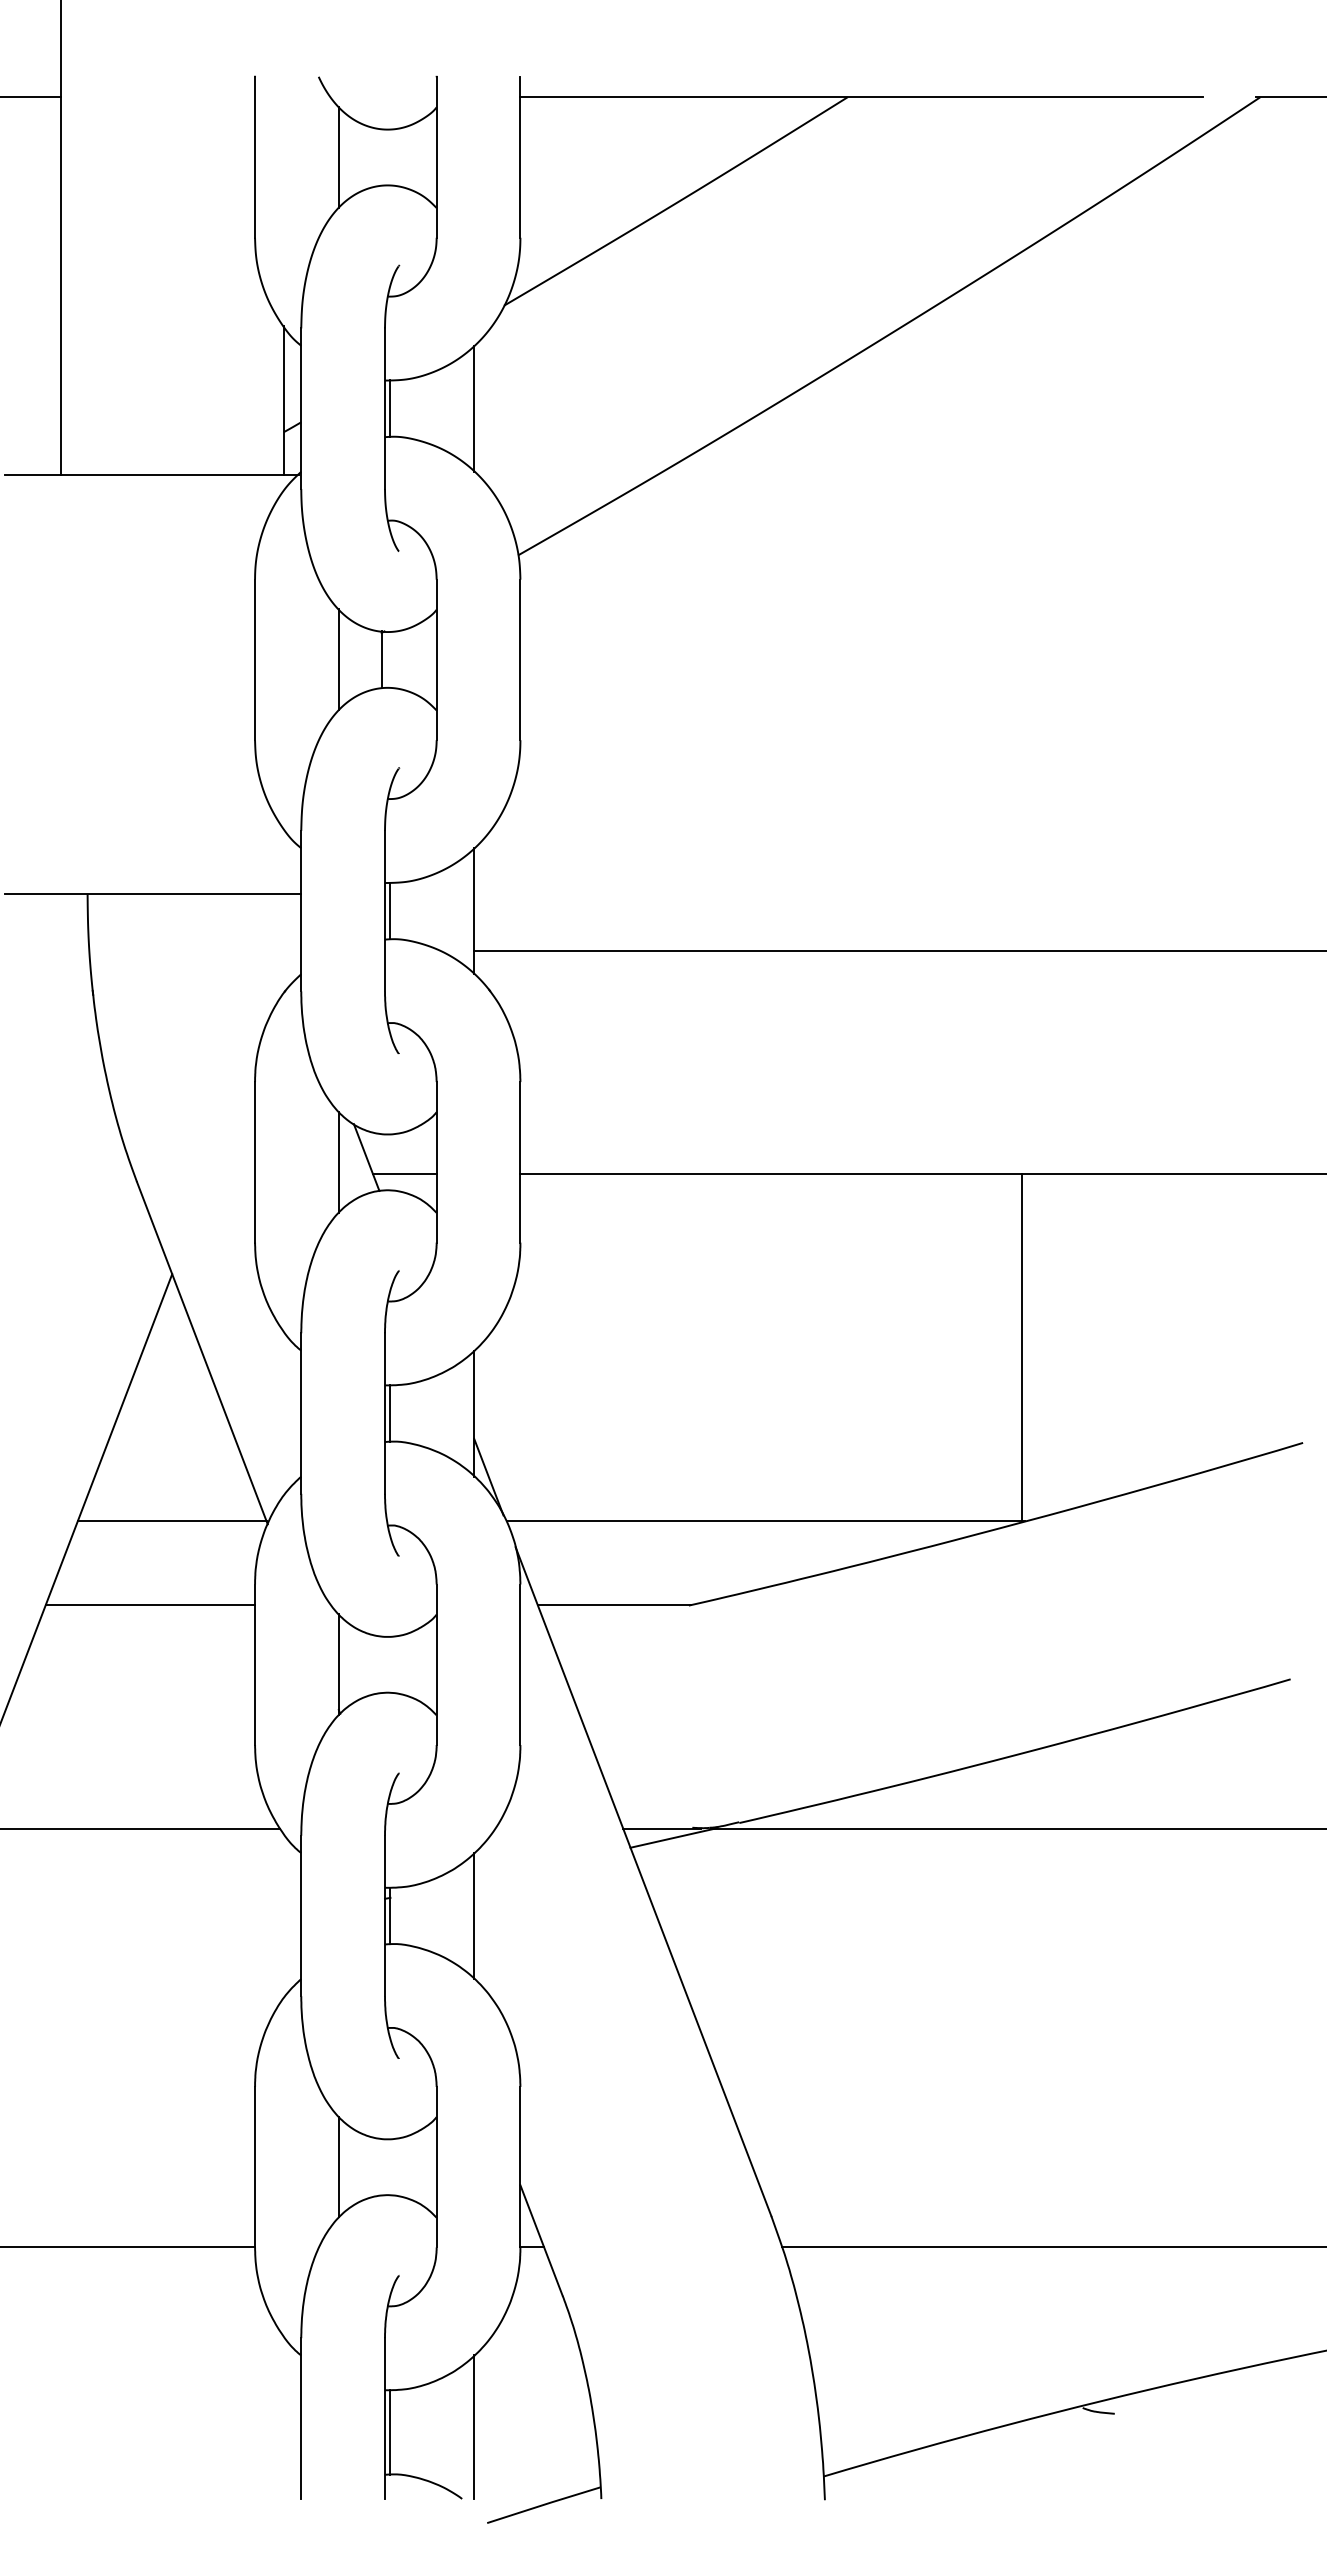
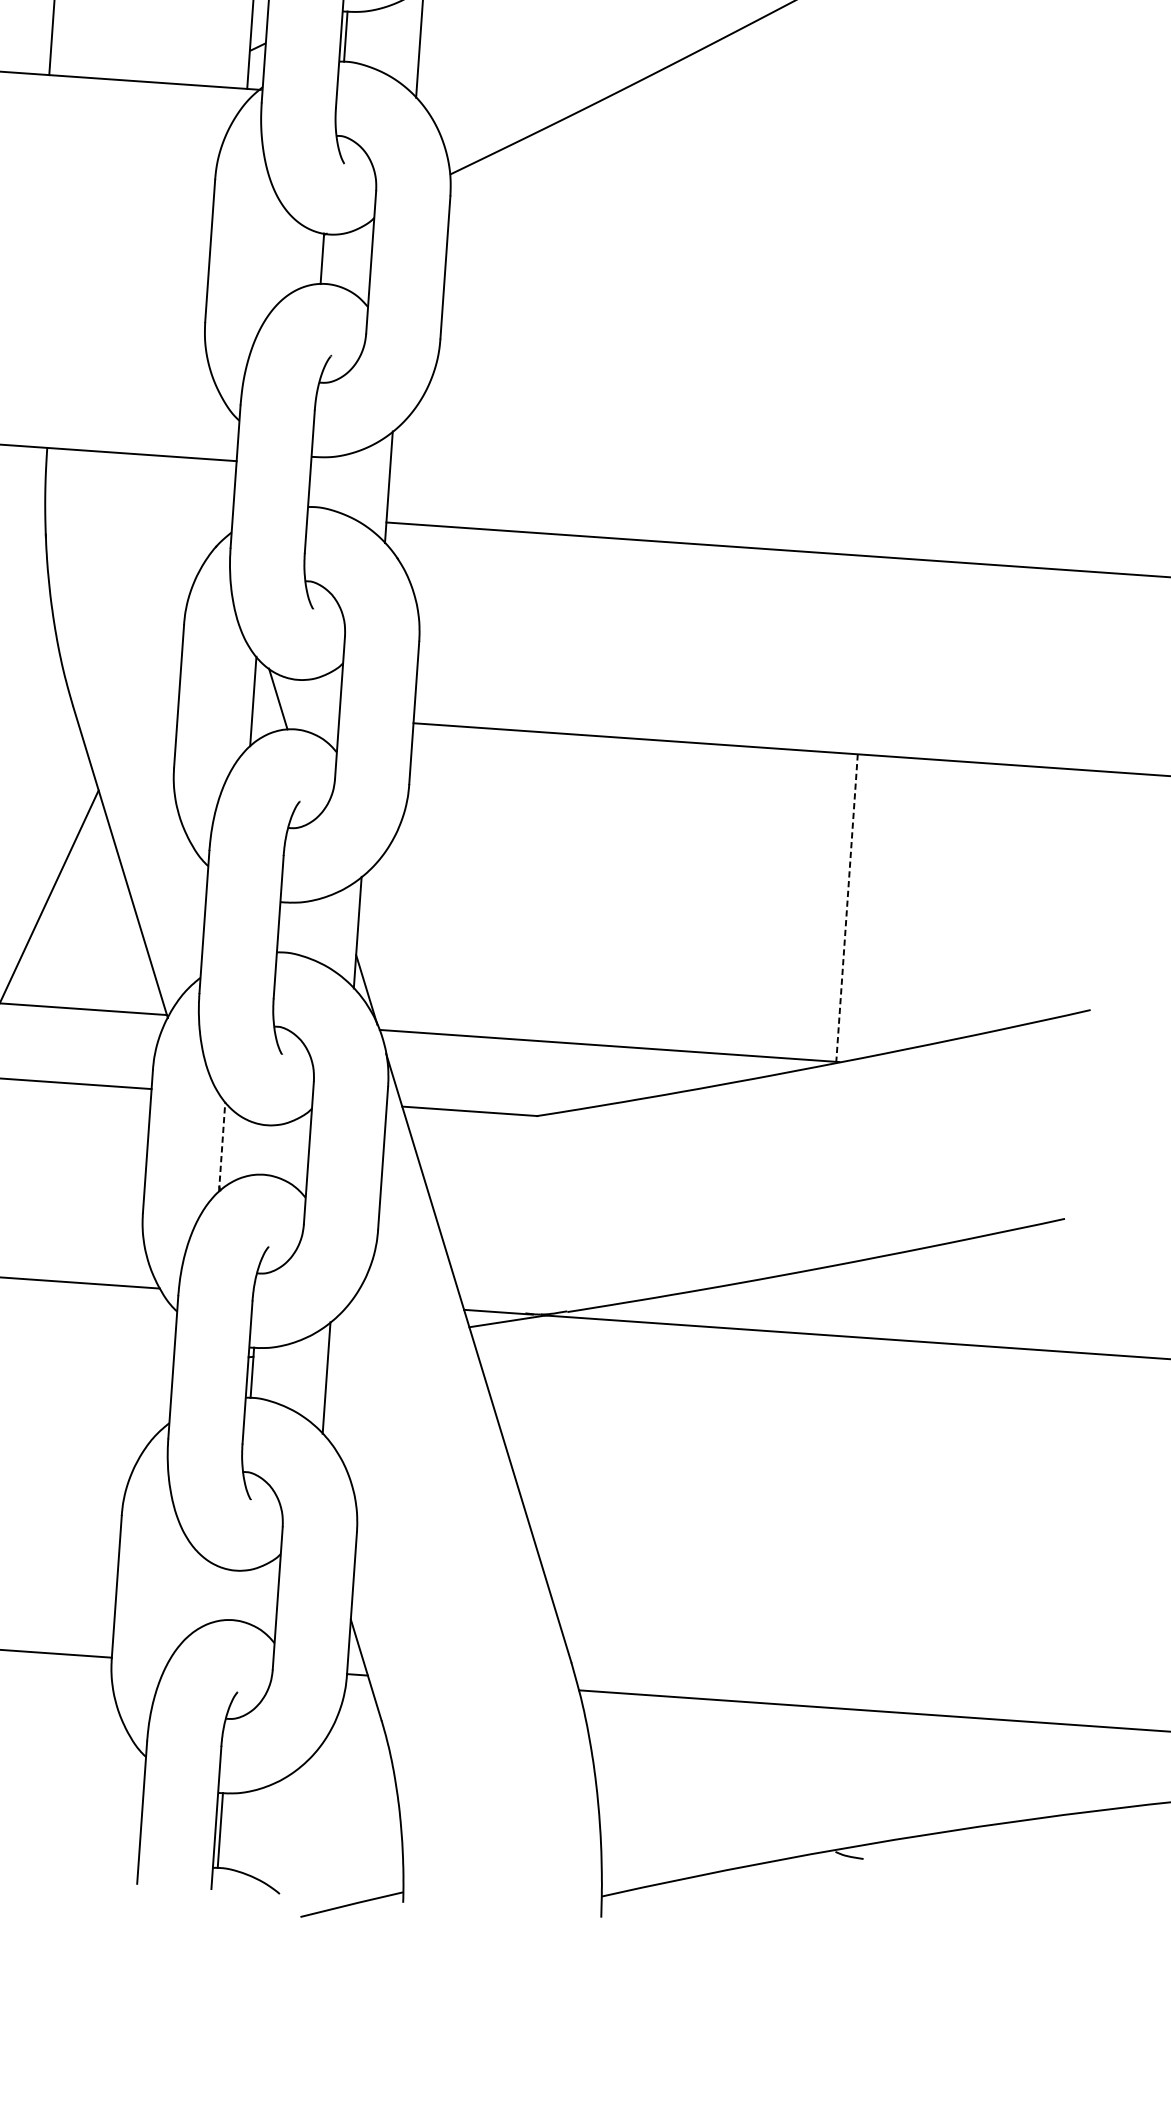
line: (338, 659) -> (284, 255), removed
line: (390, 910) -> (314, 481), removed
line: (404, 1174) -> (310, 716), removed
line: (1021, 1348) -> (846, 908), solid -> dashed
line: (390, 1413) -> (283, 927), removed
line: (338, 1664) -> (221, 1146), solid -> dashed
line: (338, 2166) -> (190, 1591), removed
line: (474, 2426) -> (295, 1830), removed

